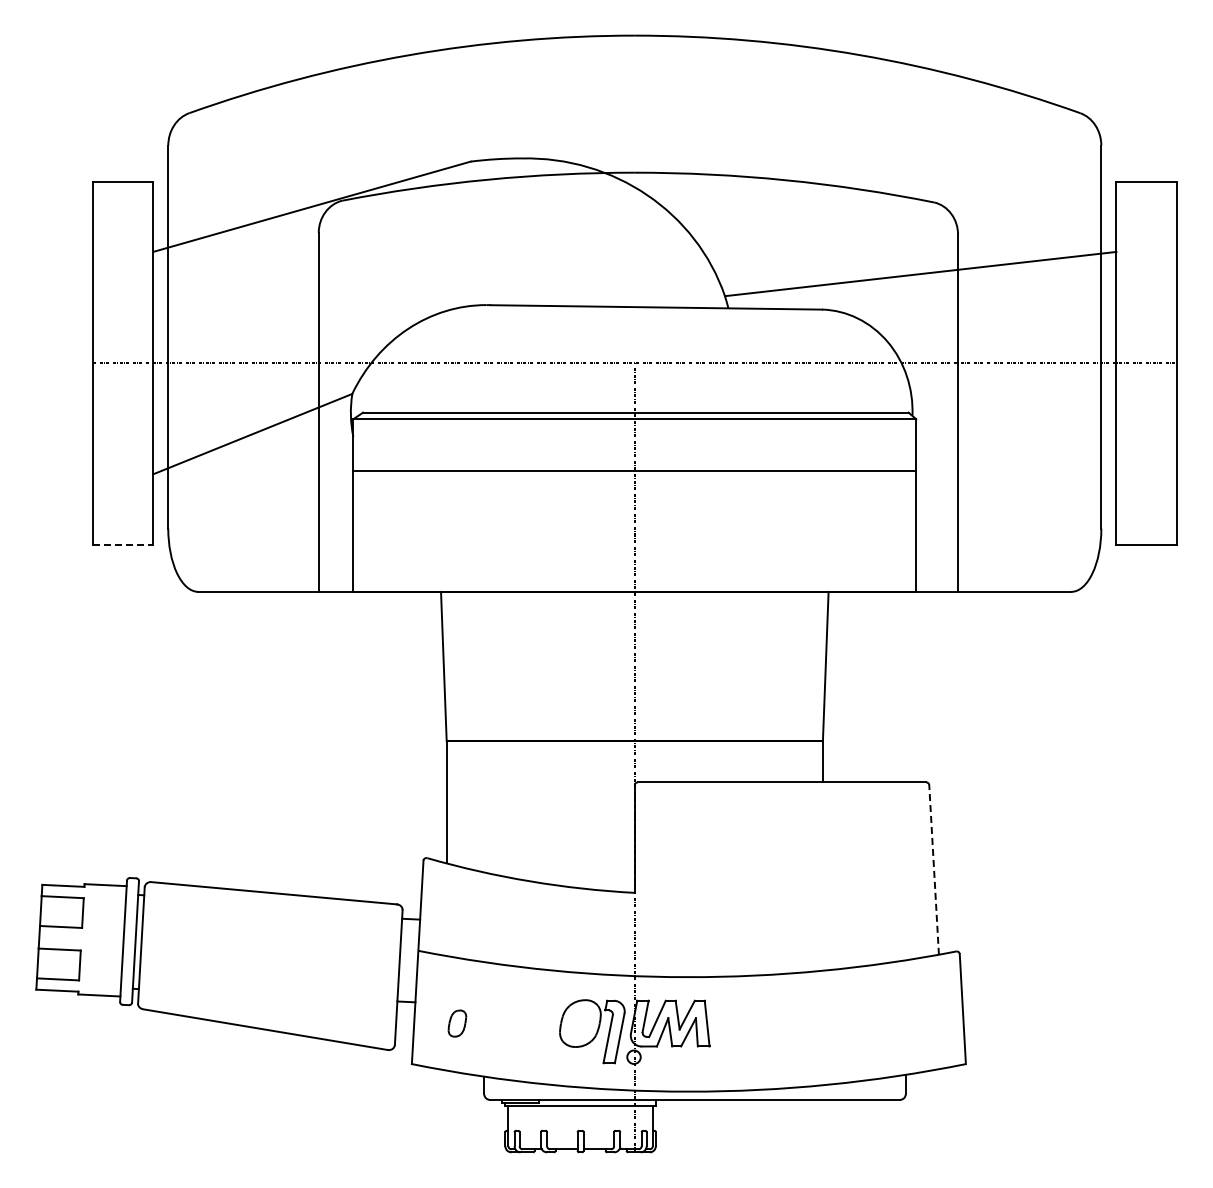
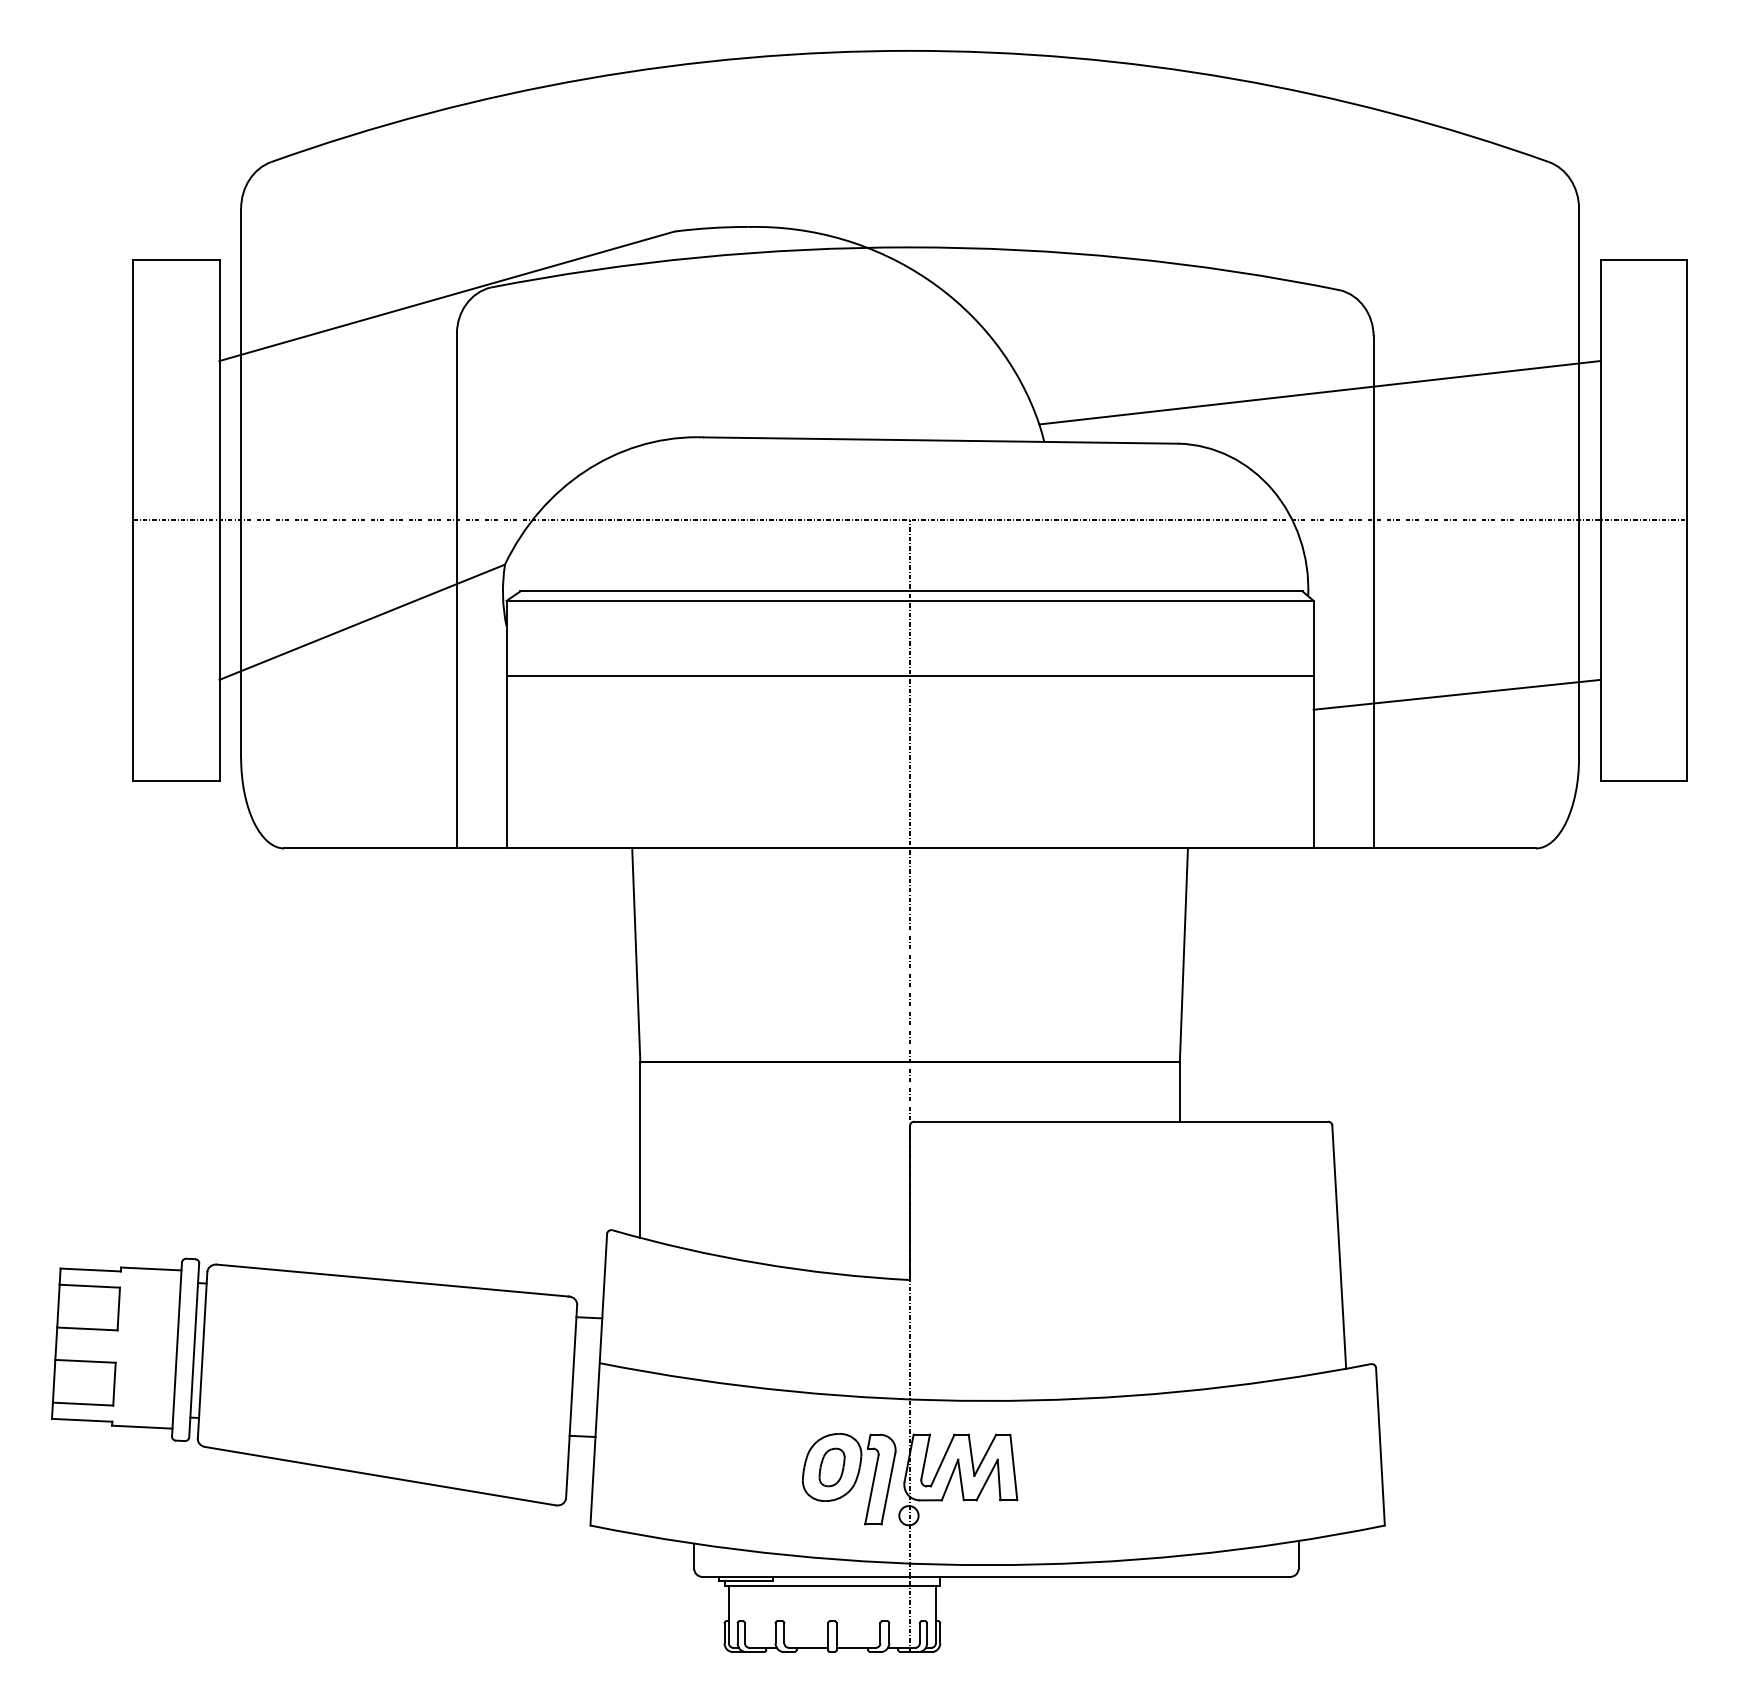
line: (1016, 484) -> (1457, 694), added
line: (123, 544) -> (176, 780), dashed -> solid
line: (934, 869) -> (1339, 1246), dashed -> solid
part: (457, 1023) -> (832, 1467), moved

